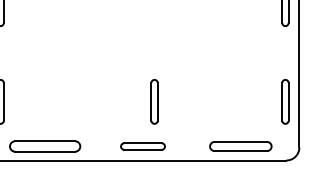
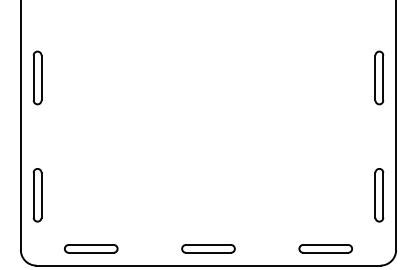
part: (154, 102) -> (222, 195), removed
part: (45, 146) -> (91, 248), size x0.62
part: (240, 146) -> (325, 248), size x0.71

